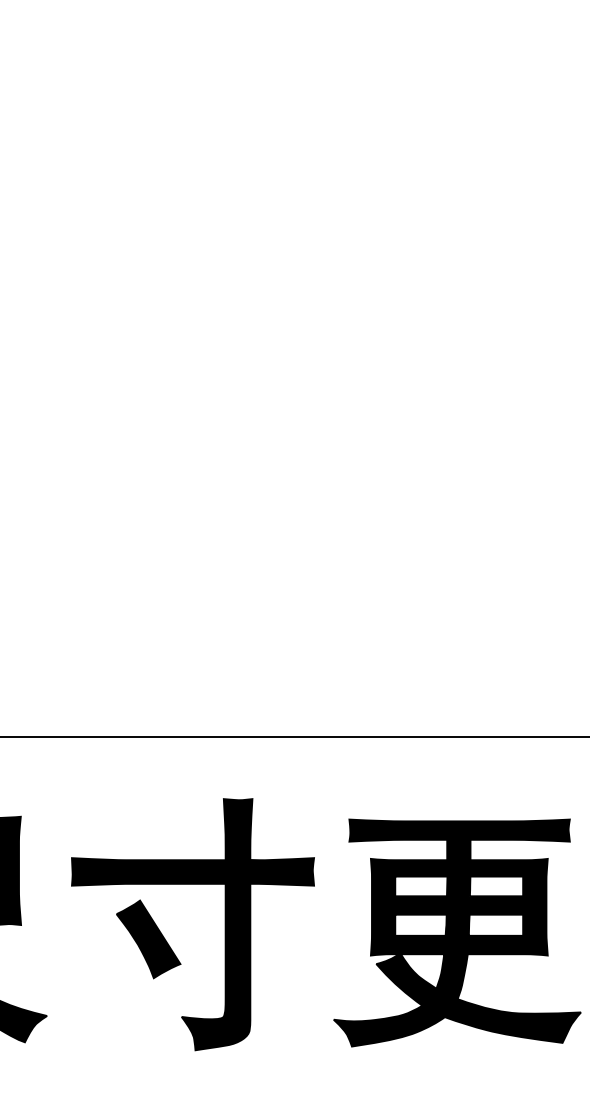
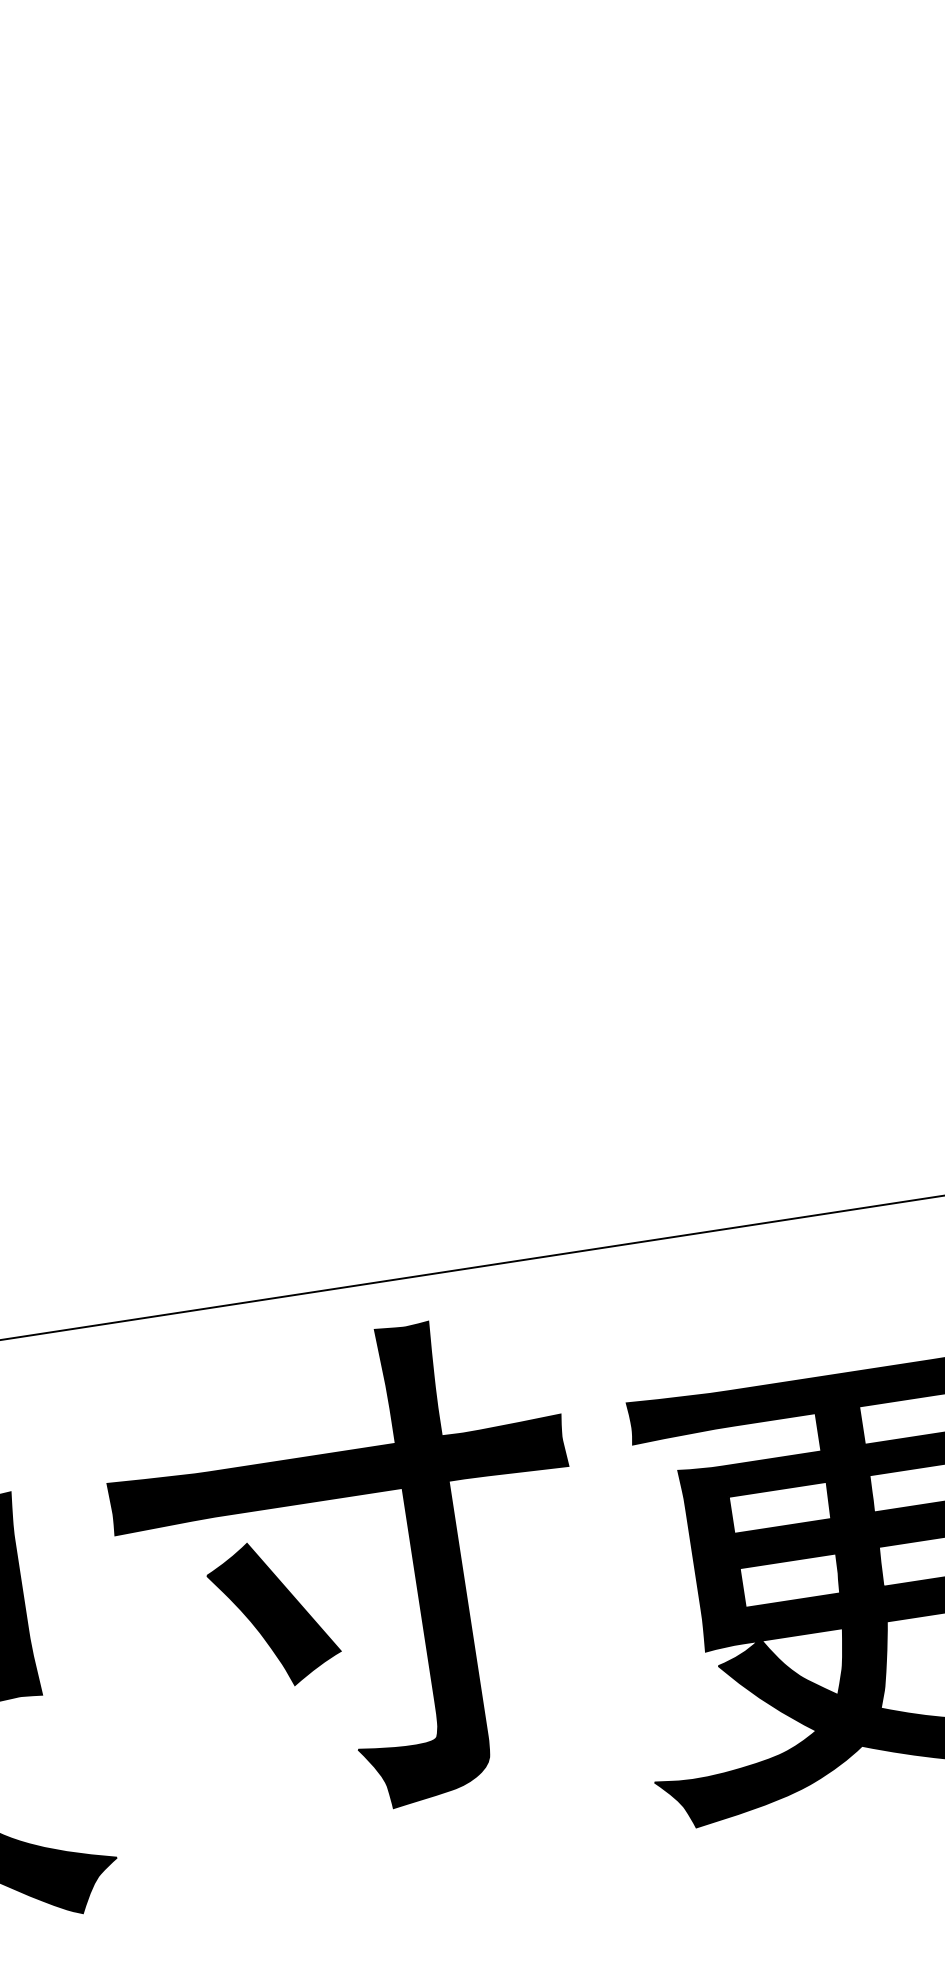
part: (167, 941) -> (310, 1612), moved

